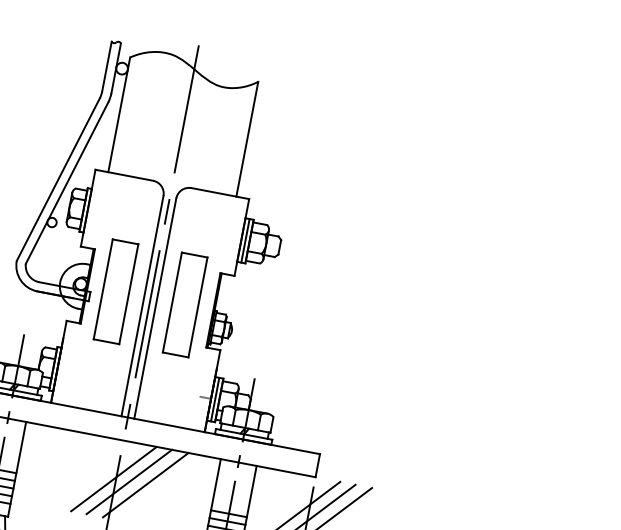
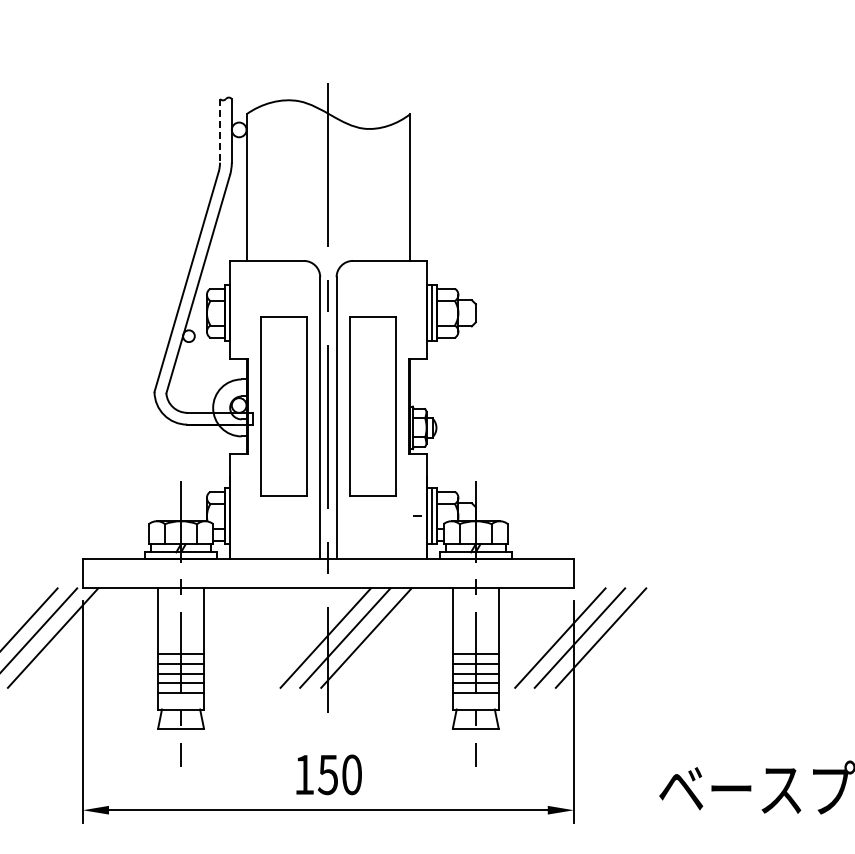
line: (107, 66) -> (220, 130), solid -> dashed
part: (116, 291) -> (284, 406), size x1.4
part: (185, 304) -> (372, 406), size x1.4

